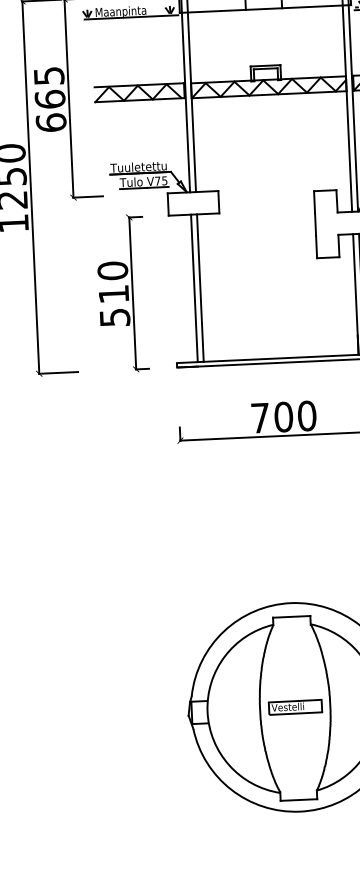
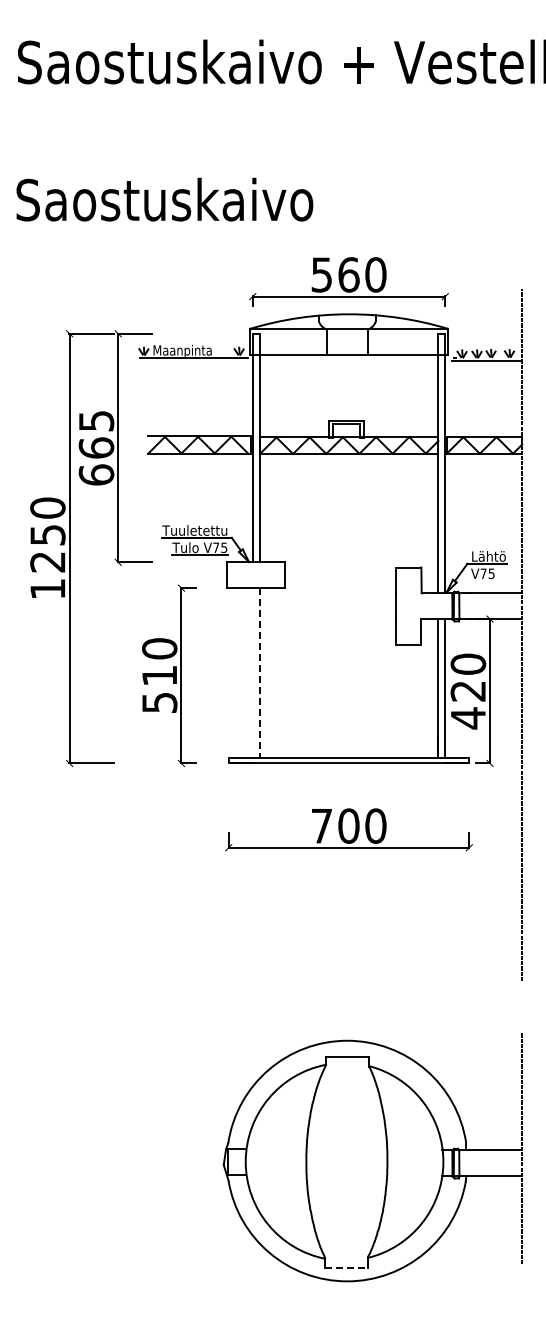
line: (194, 288) -> (252, 673), removed
line: (200, 288) -> (259, 673), solid -> dashed
part: (294, 706) -> (346, 1160), removed
line: (299, 799) -> (346, 1267), solid -> dashed

